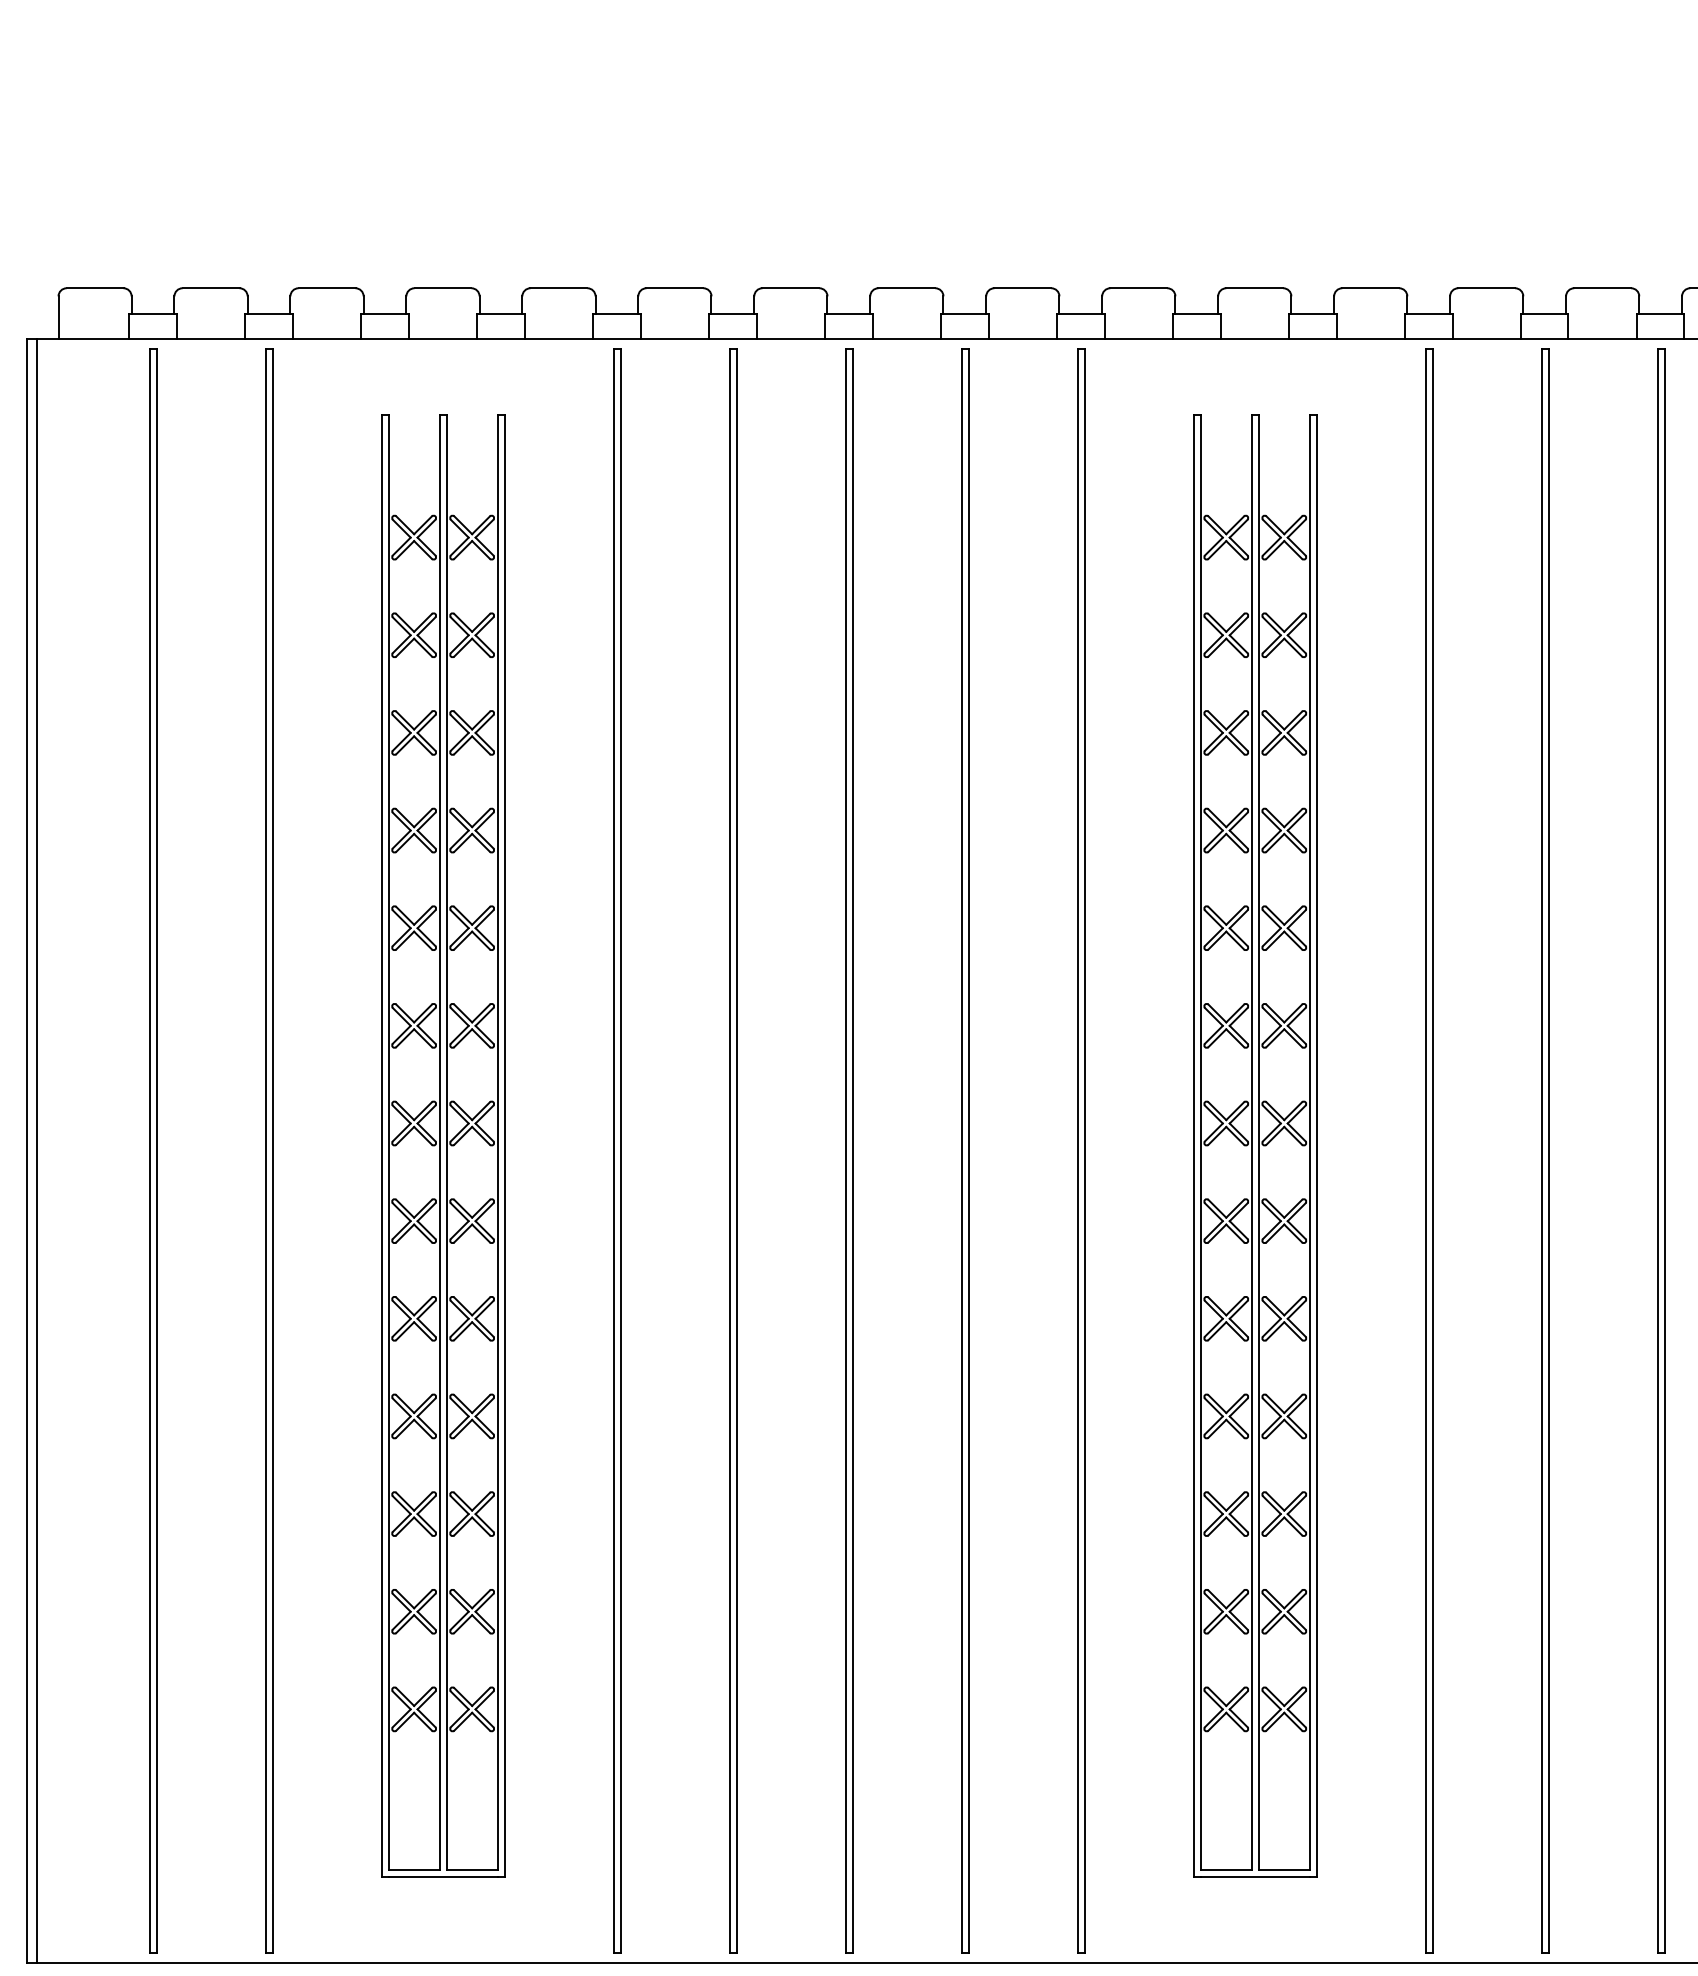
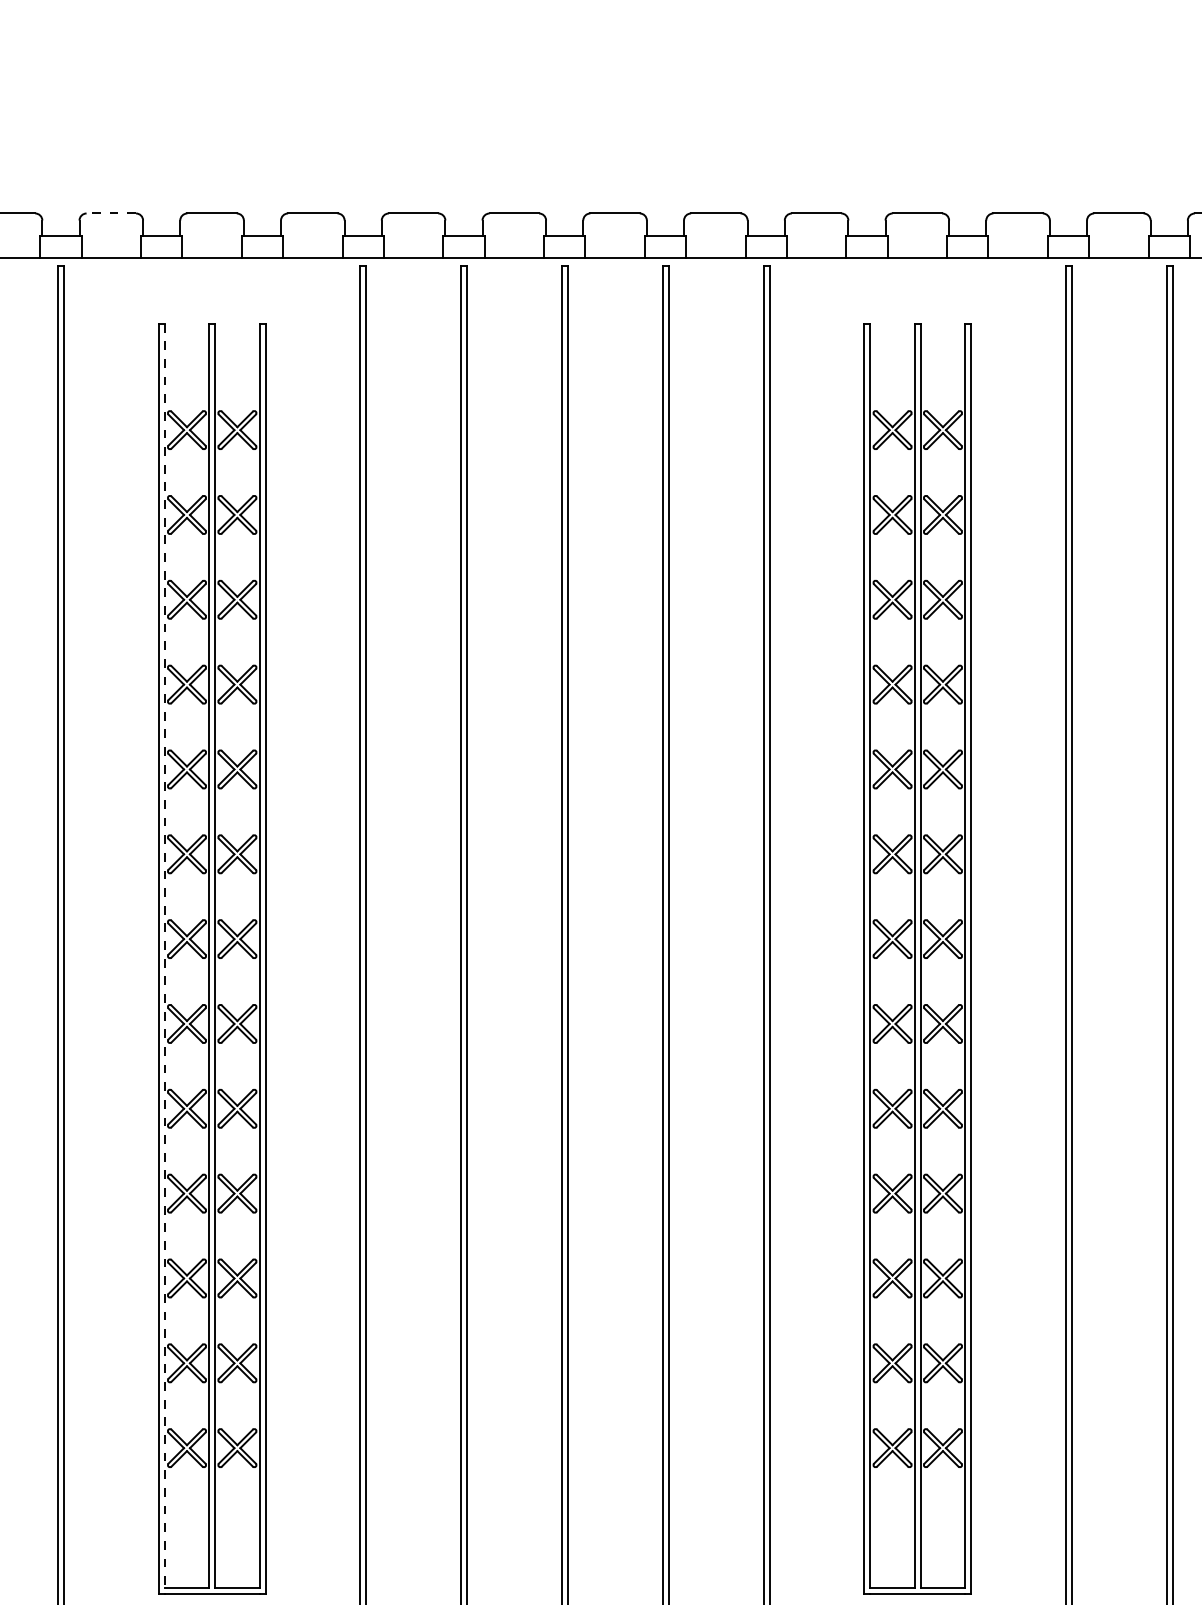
line: (326, 288) -> (110, 213), solid -> dashed
line: (388, 1143) -> (164, 956), solid -> dashed

